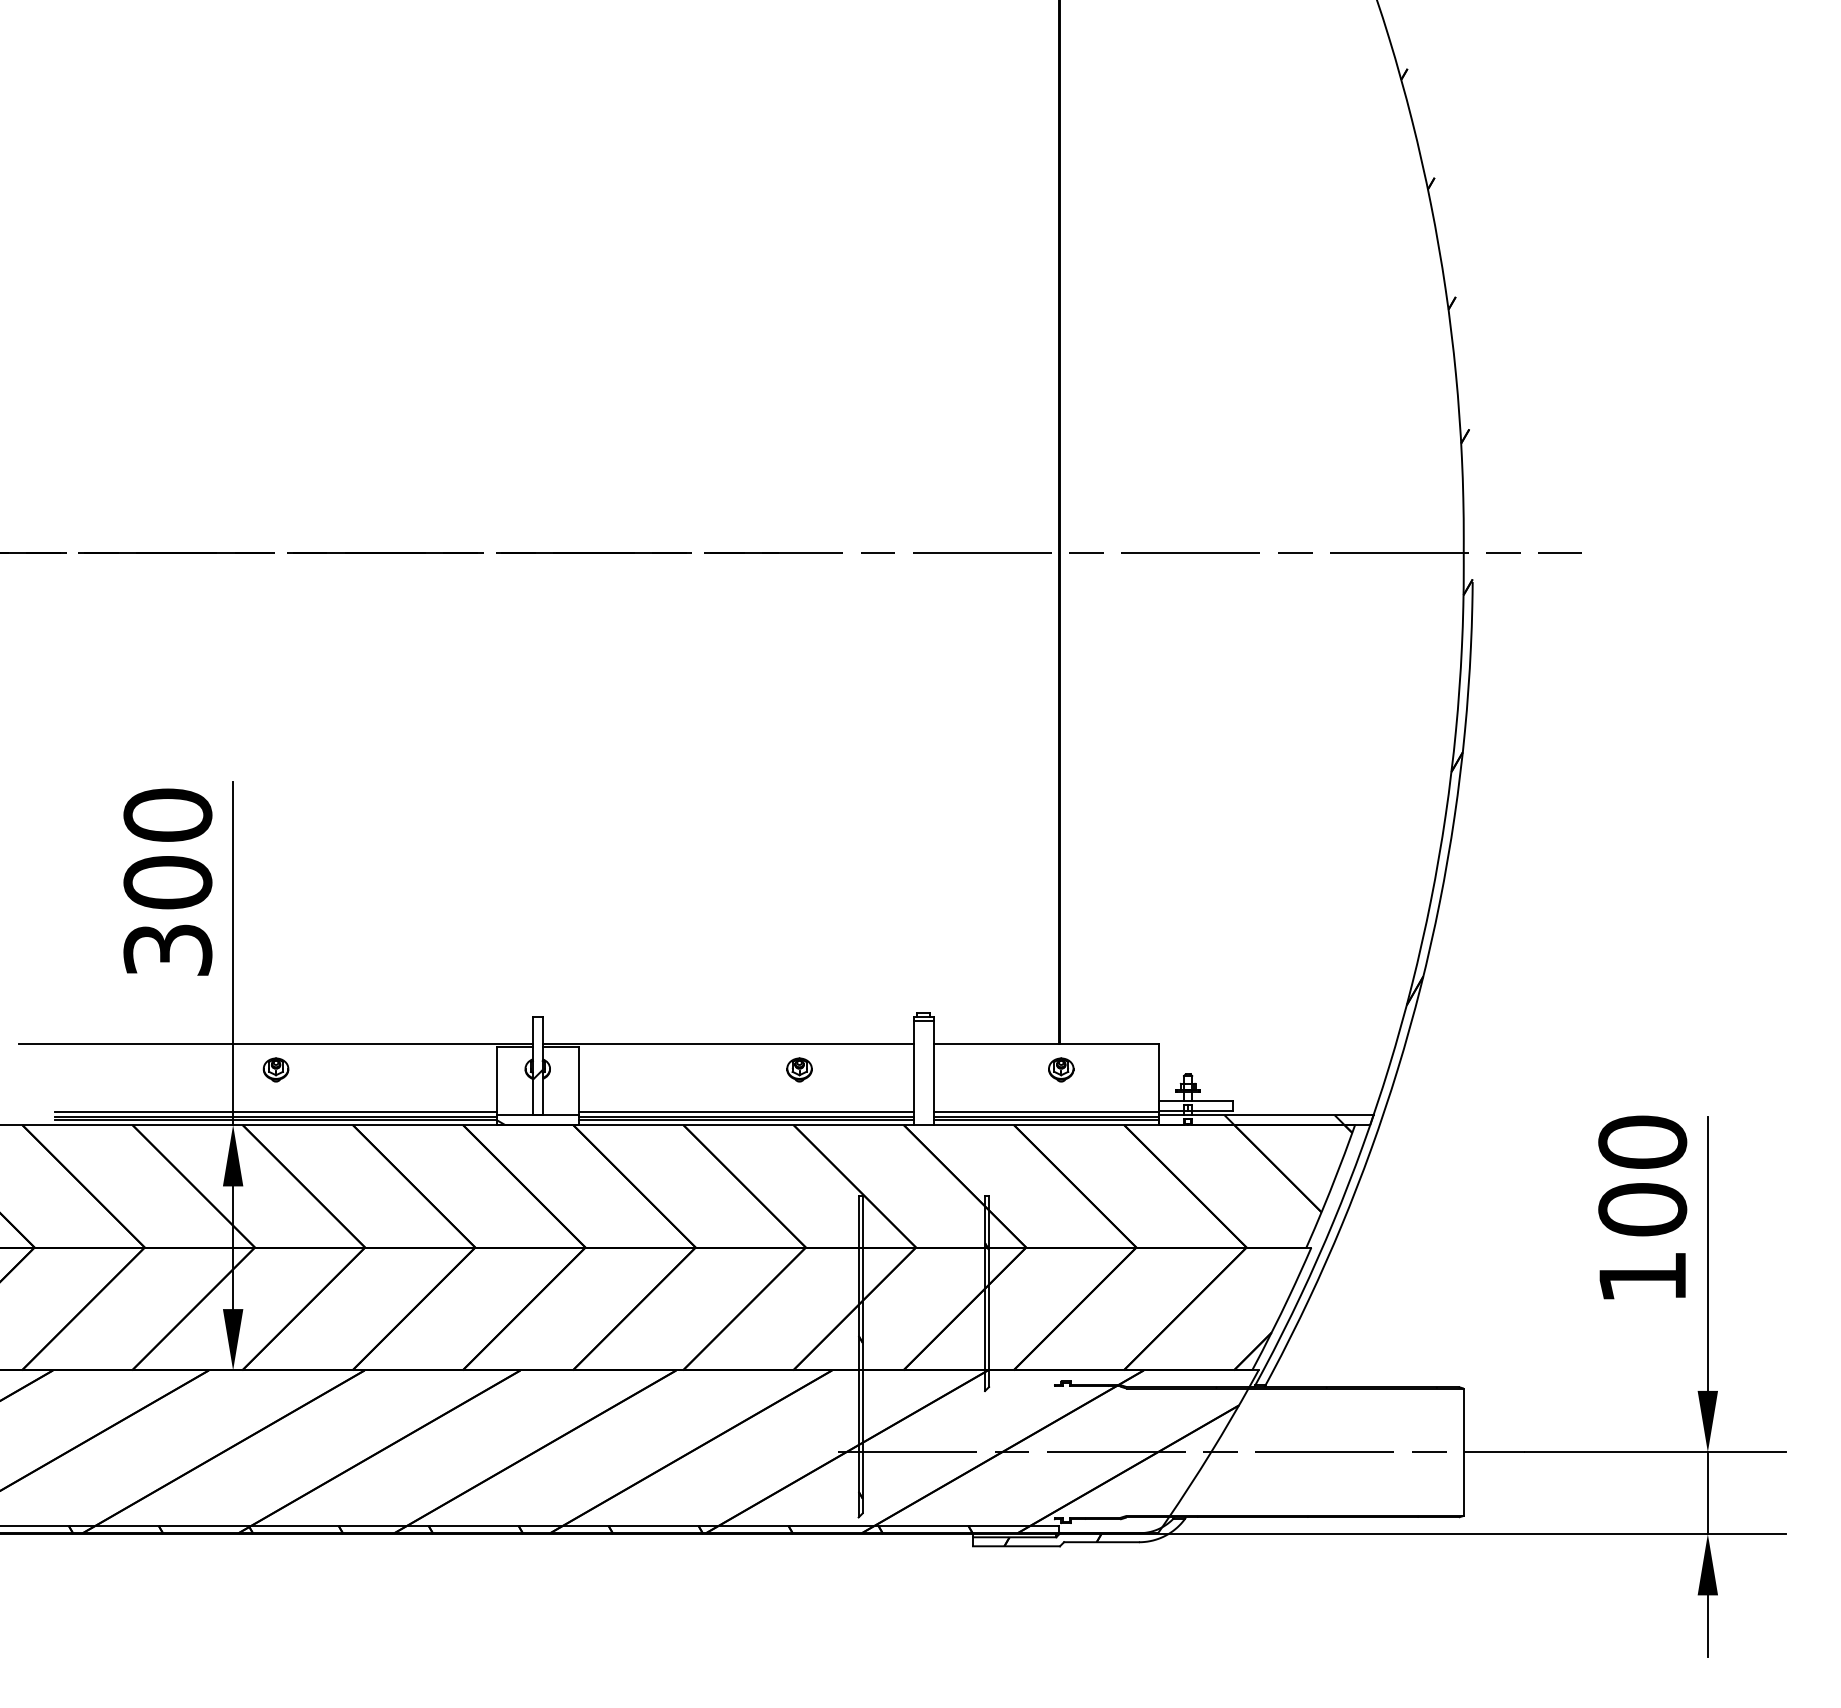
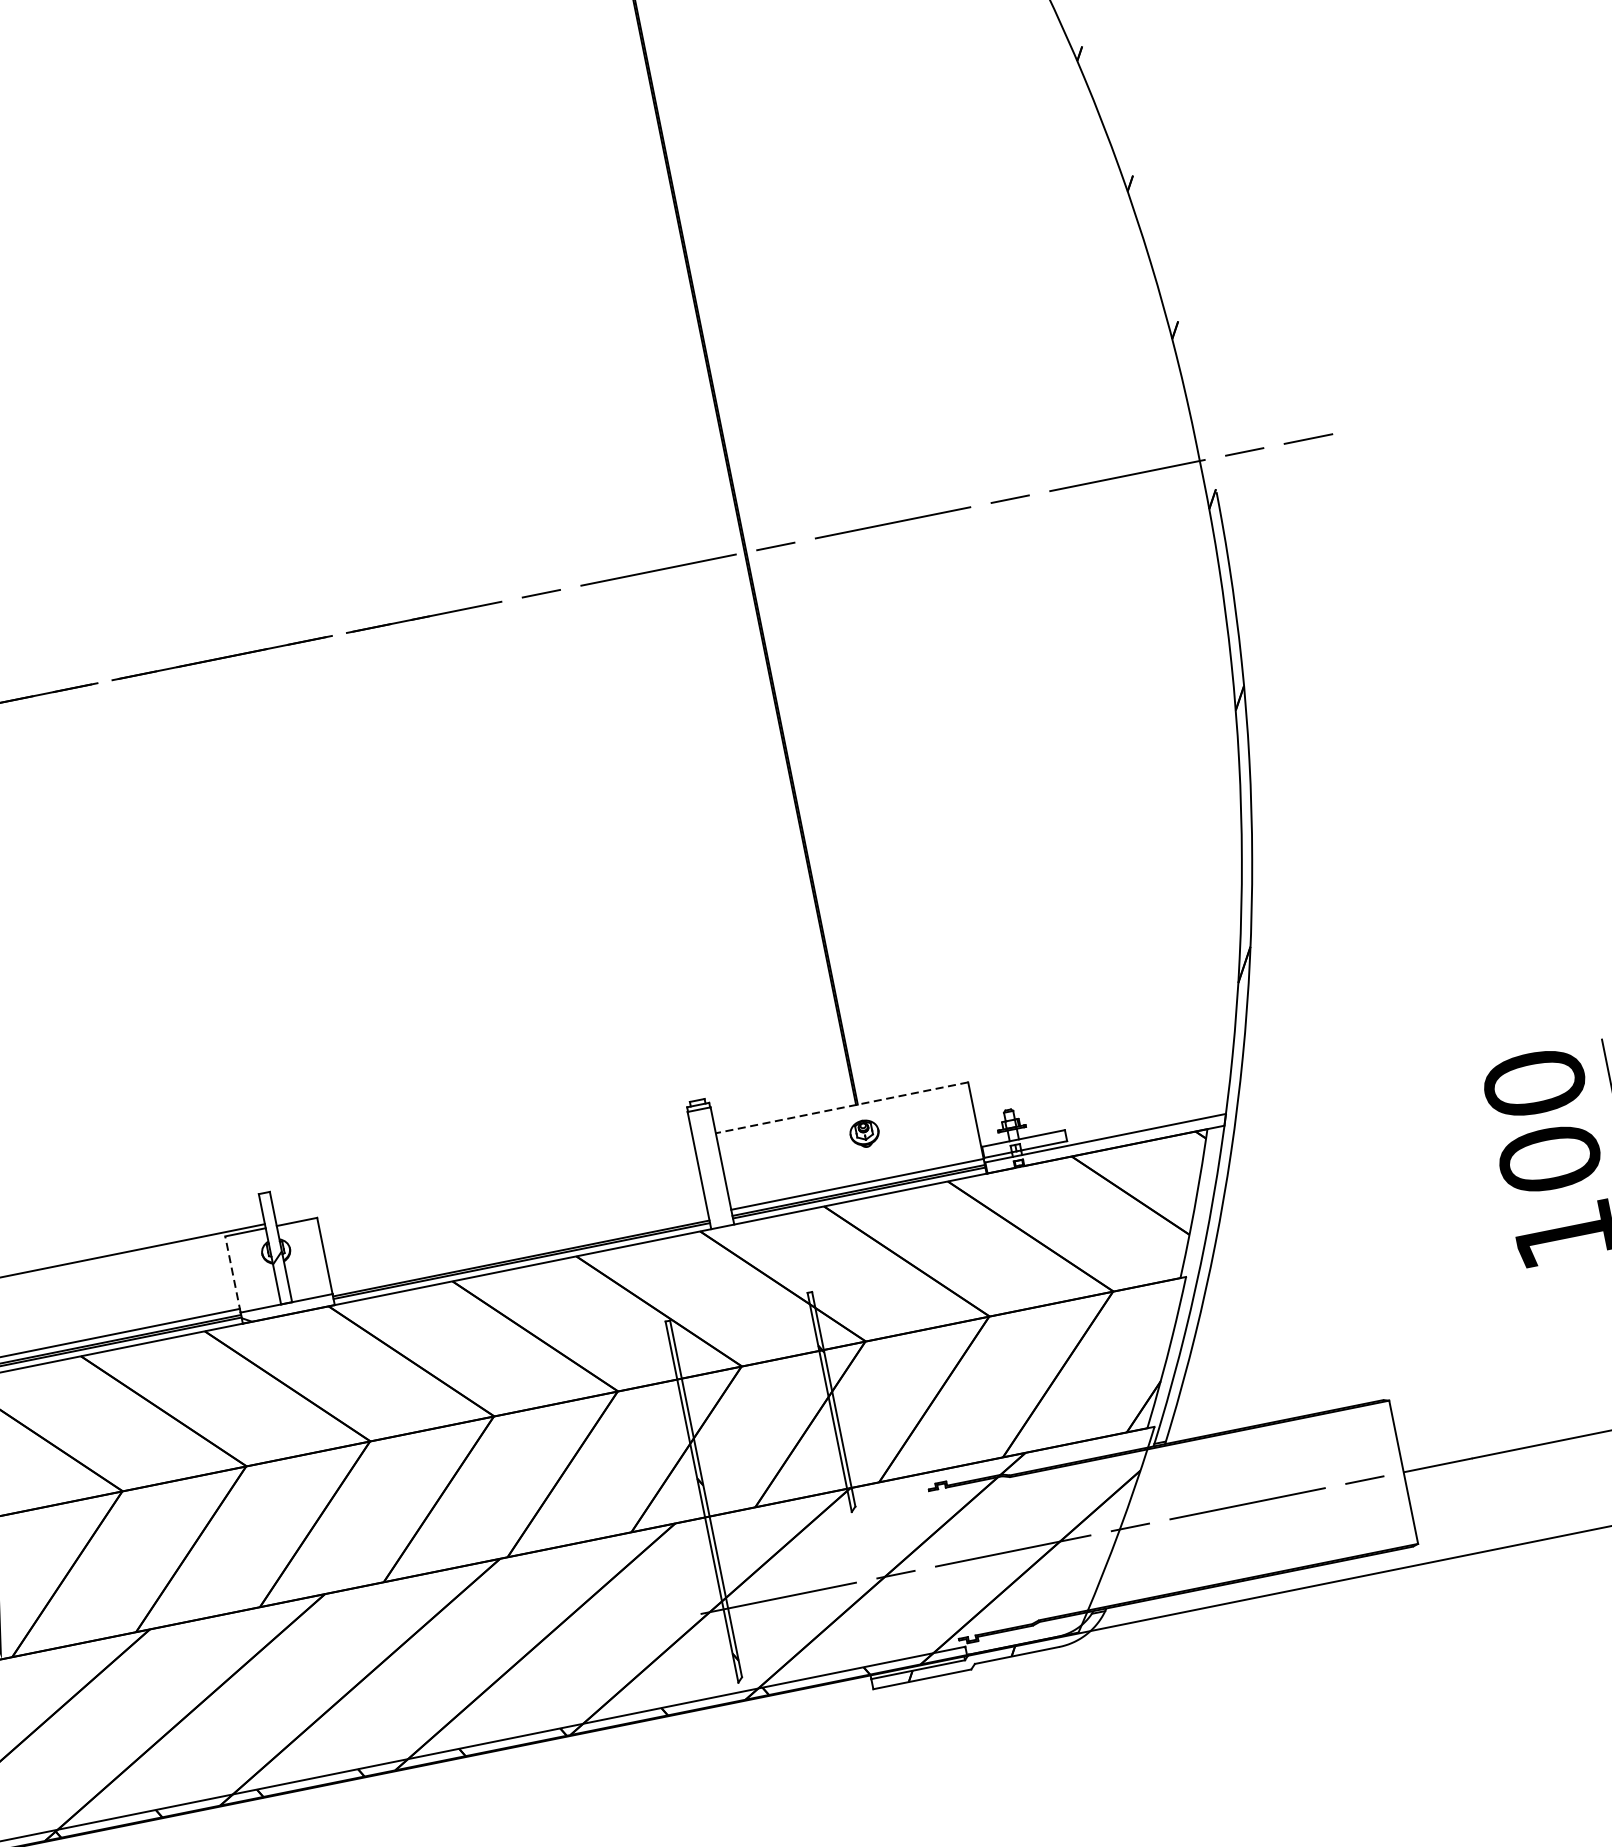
line: (727, 1043) -> (483, 1179), removed
line: (1045, 1043) -> (840, 1107), solid -> dashed
part: (799, 1069) -> (570, 1192), removed
line: (496, 1081) -> (232, 1274), solid -> dashed
line: (745, 1111) -> (519, 1252), removed
hatch: (1284, 1120) -> (1127, 1140), removed

